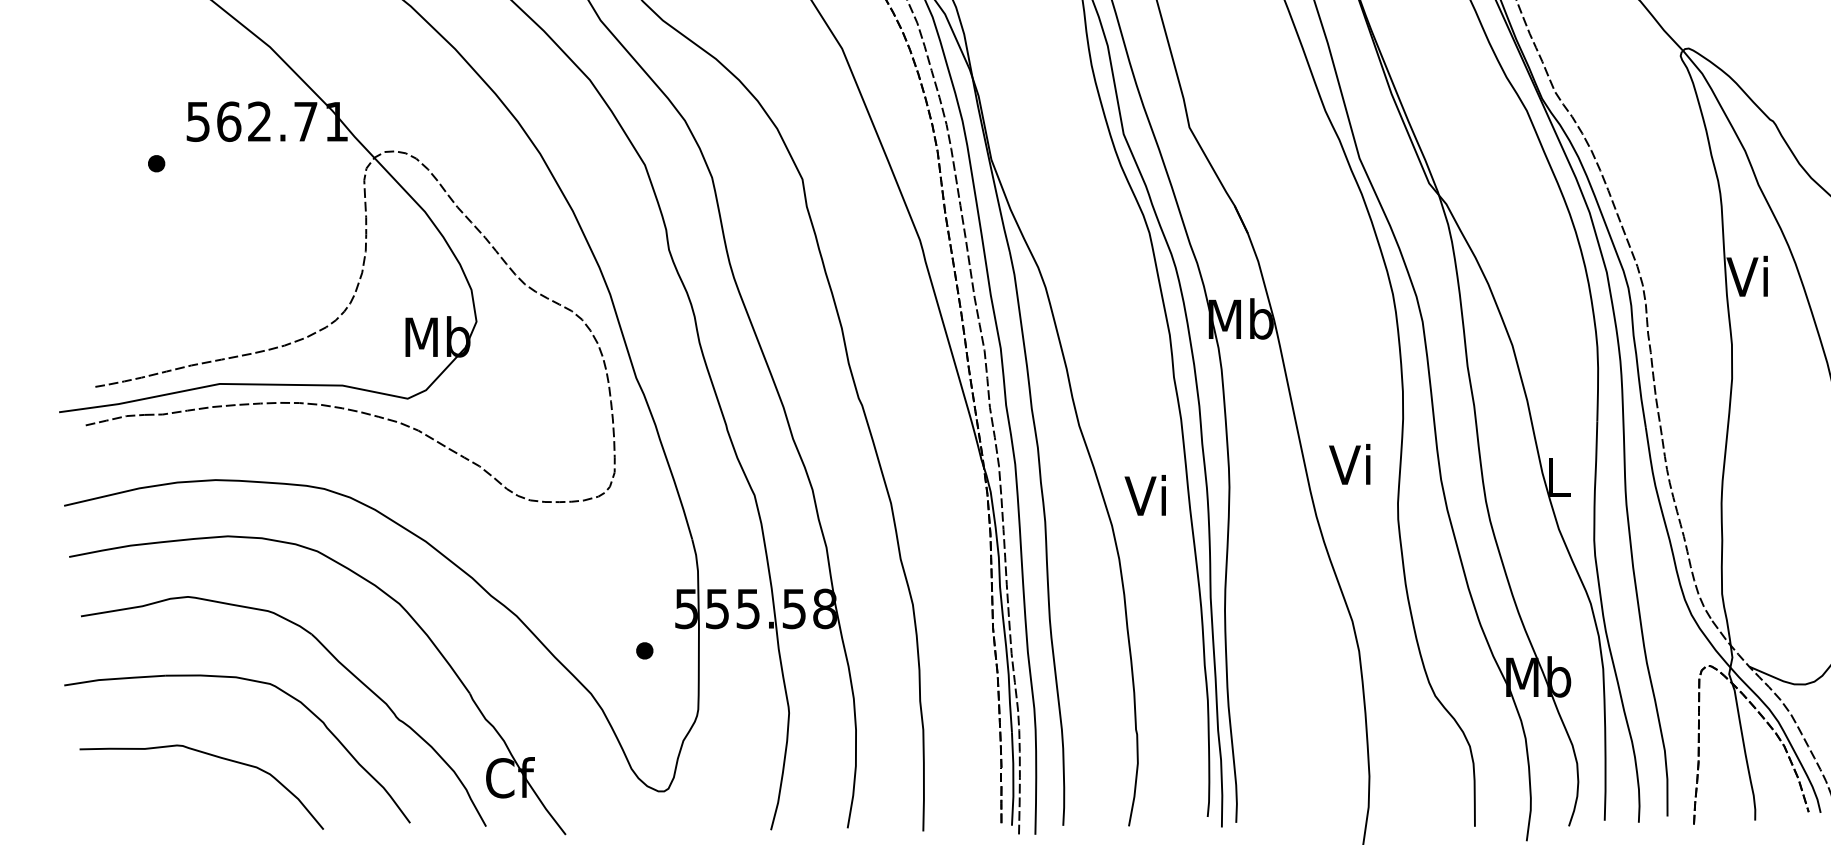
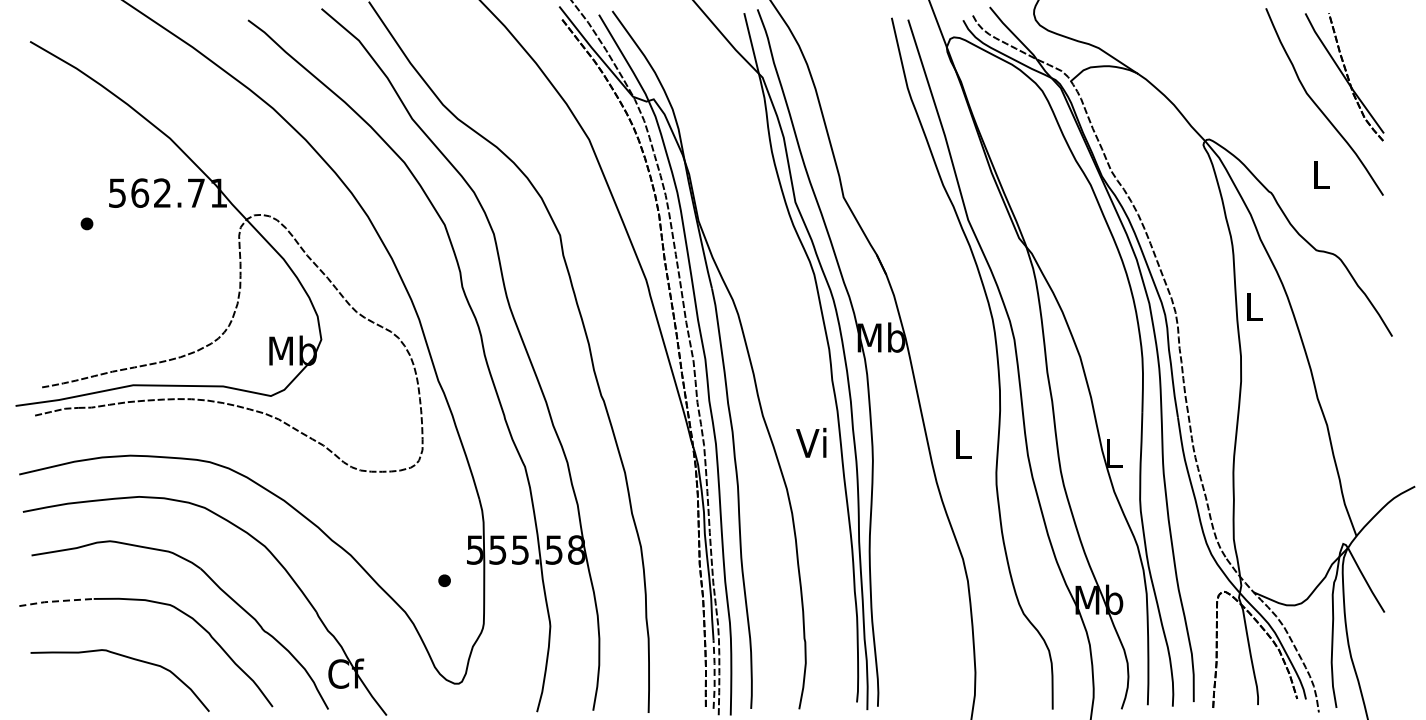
text: (1747, 276) -> (1252, 306), Vi -> L
text: (1349, 463) -> (960, 443), Vi -> L
text: (1145, 494) -> (811, 442), moved
line: (114, 679) -> (56, 601), solid -> dashed
line: (1013, 778) -> (714, 674), solid -> dashed

